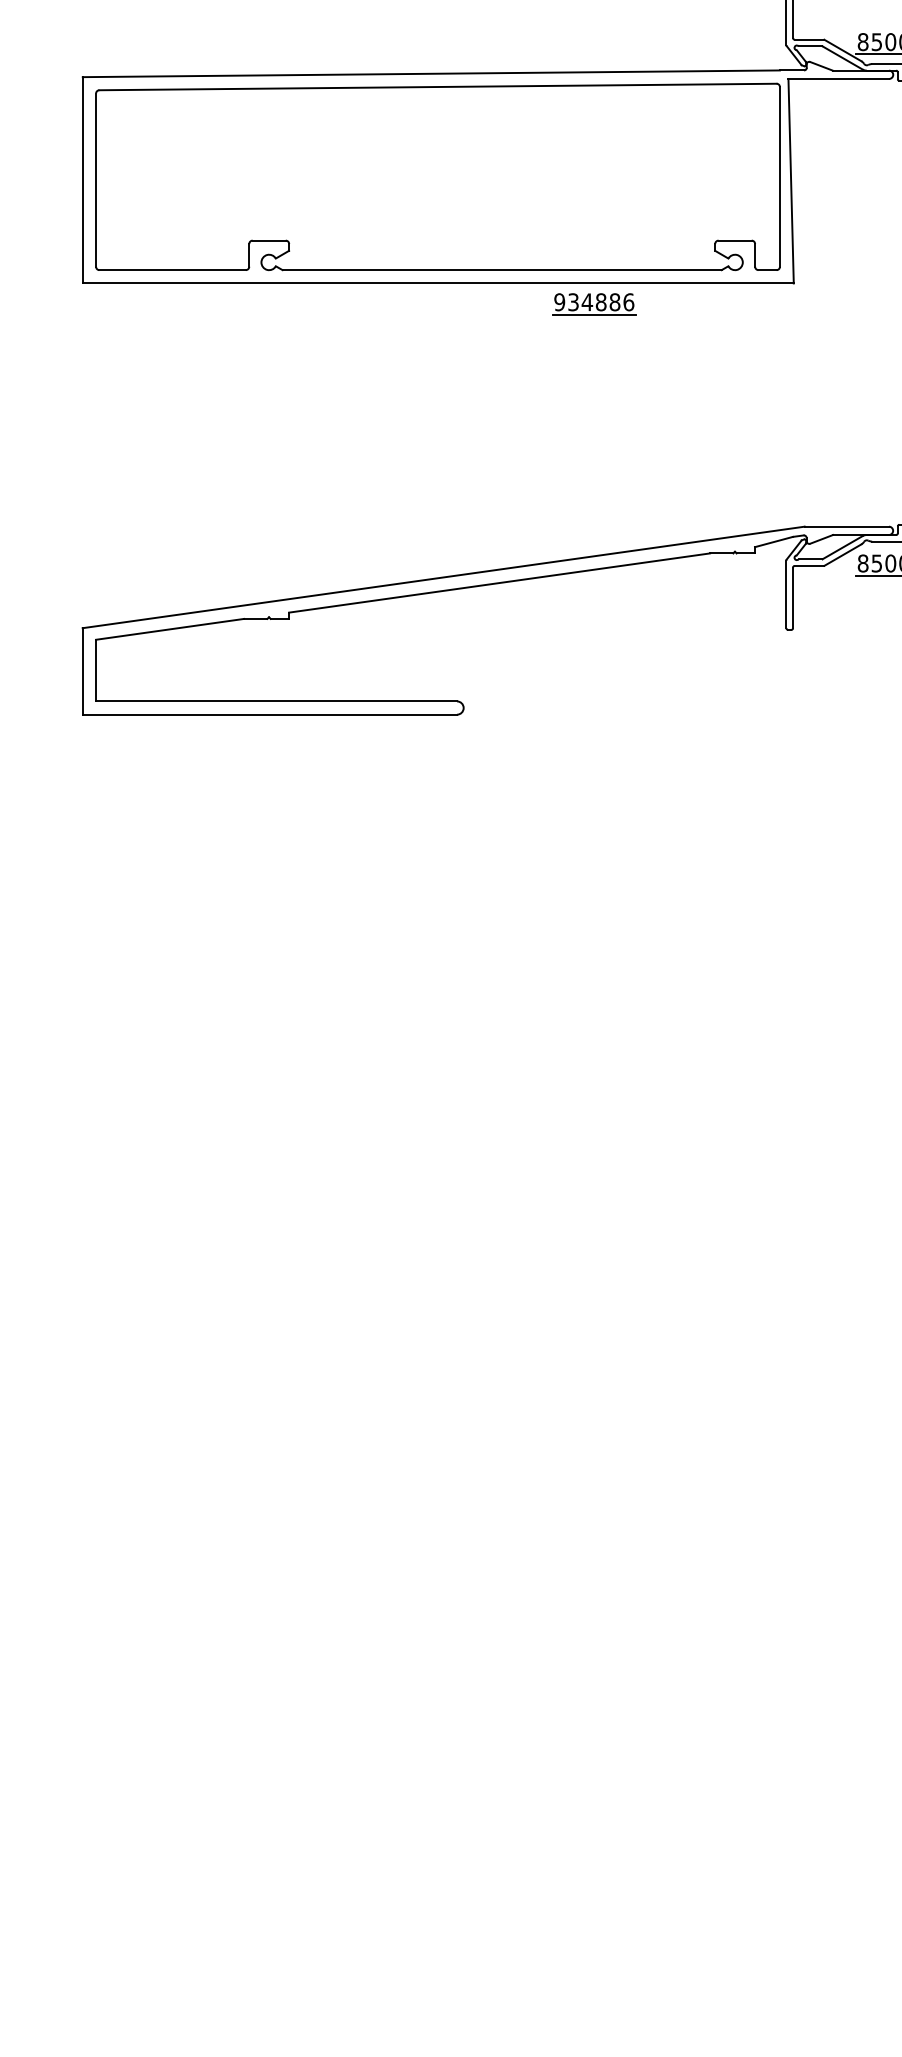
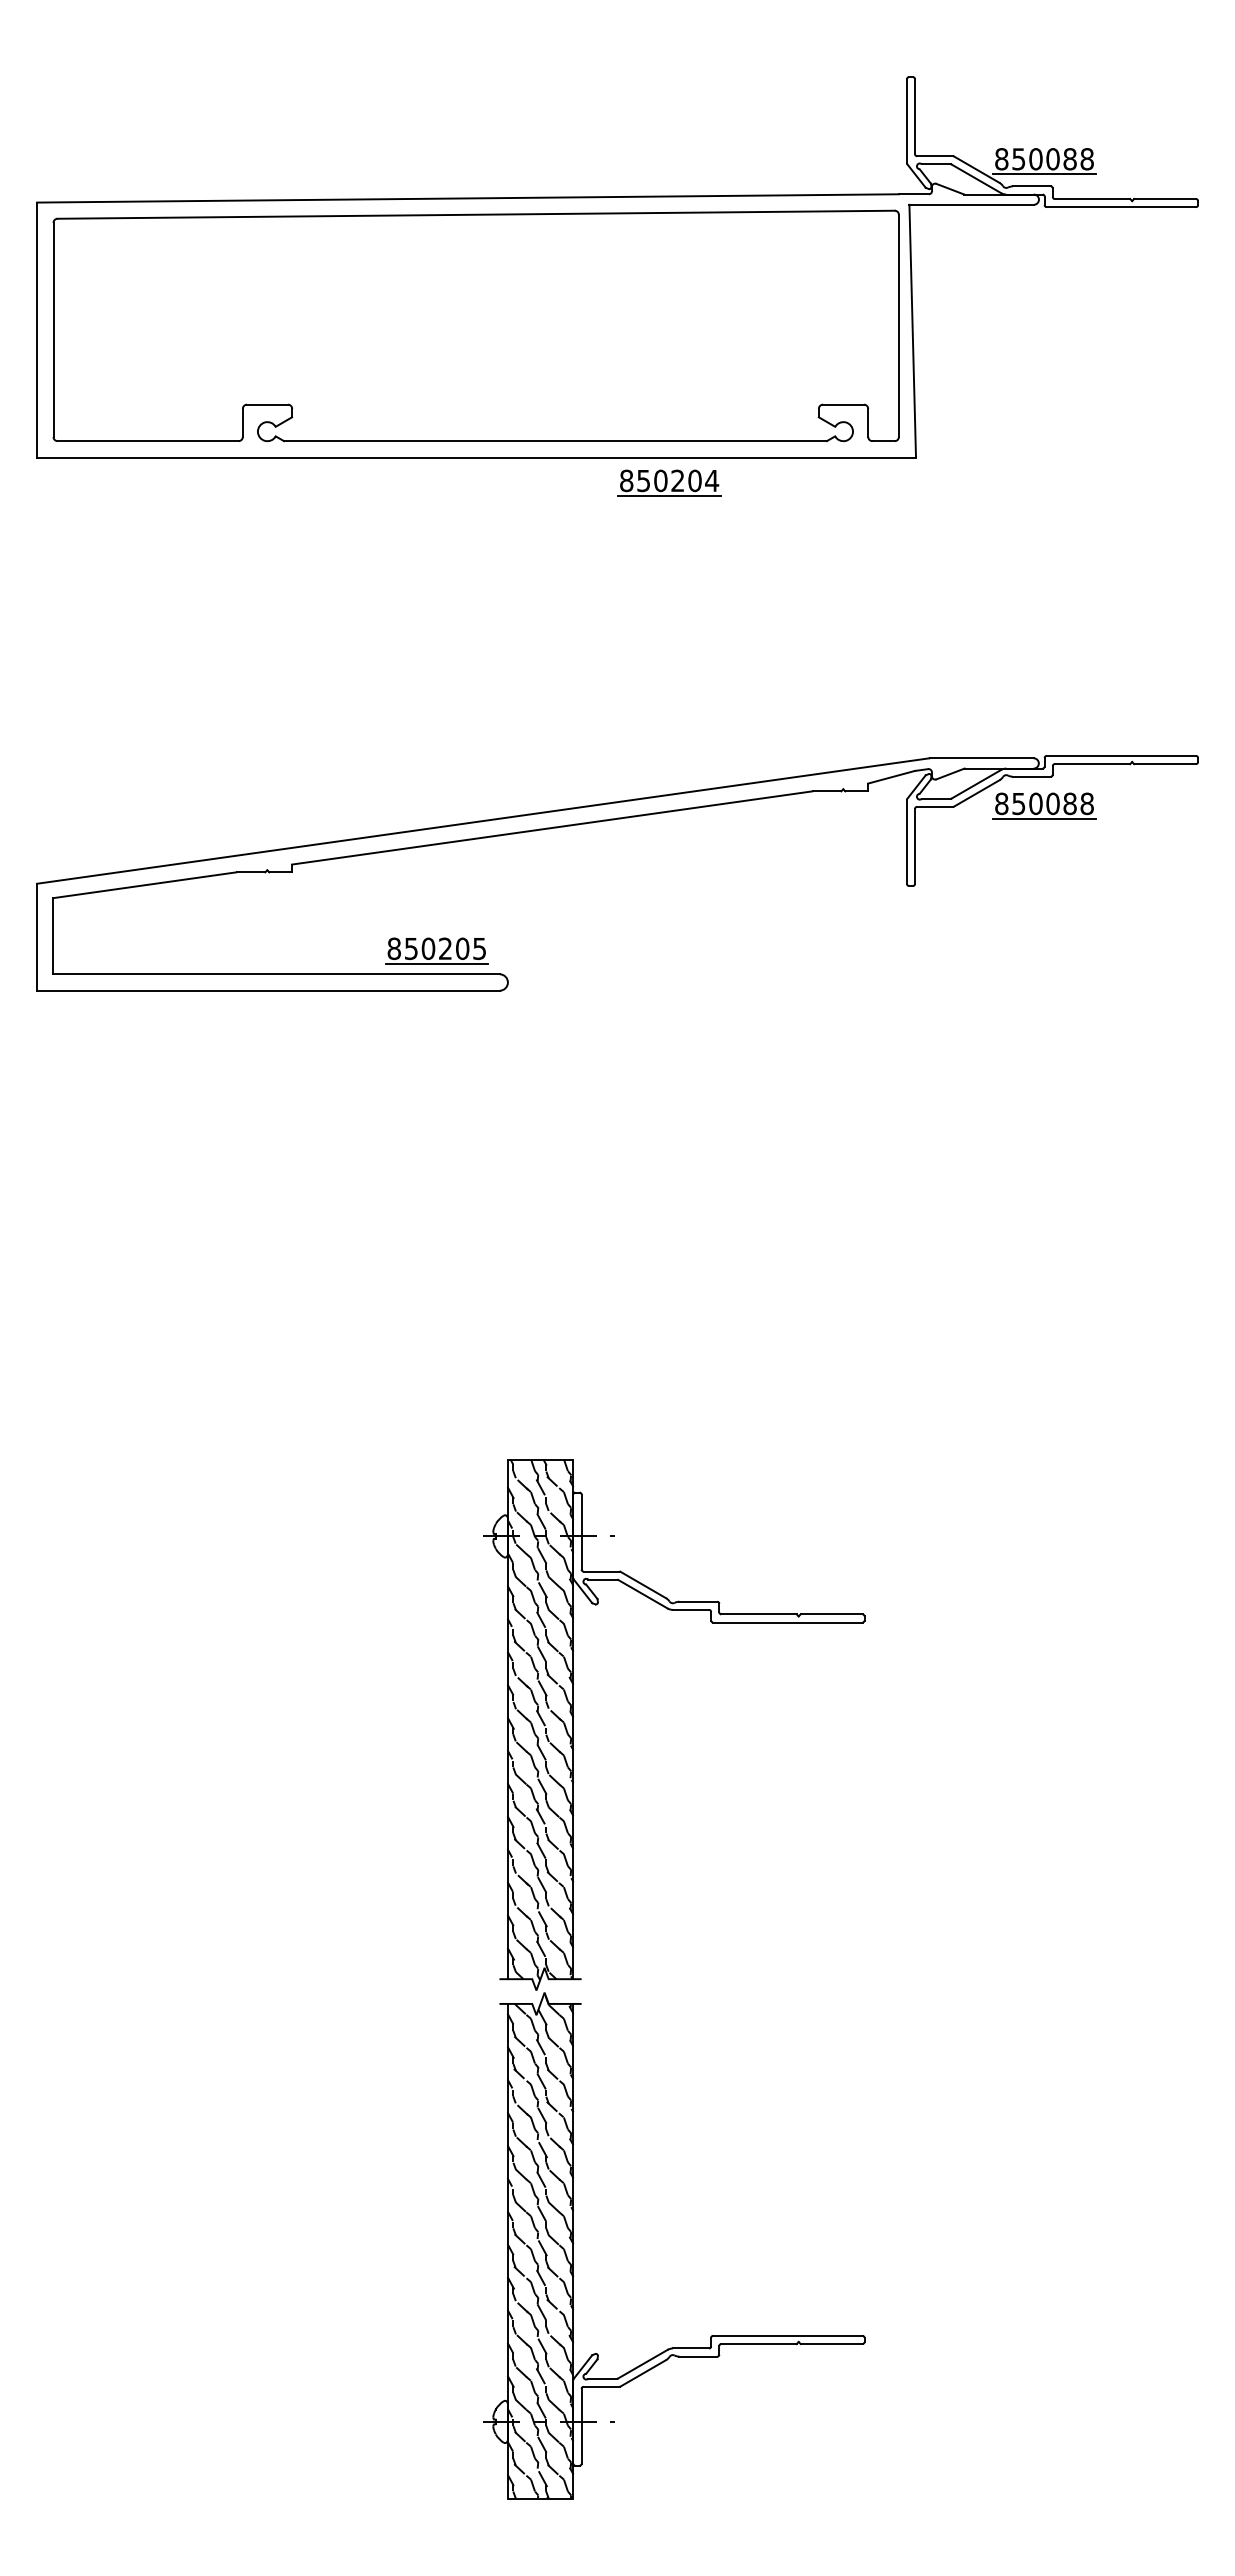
text: (594, 301) -> (669, 480), 934886 -> 850204
part: (405, 682) -> (436, 950), added
part: (523, 1514) -> (581, 1979), added

